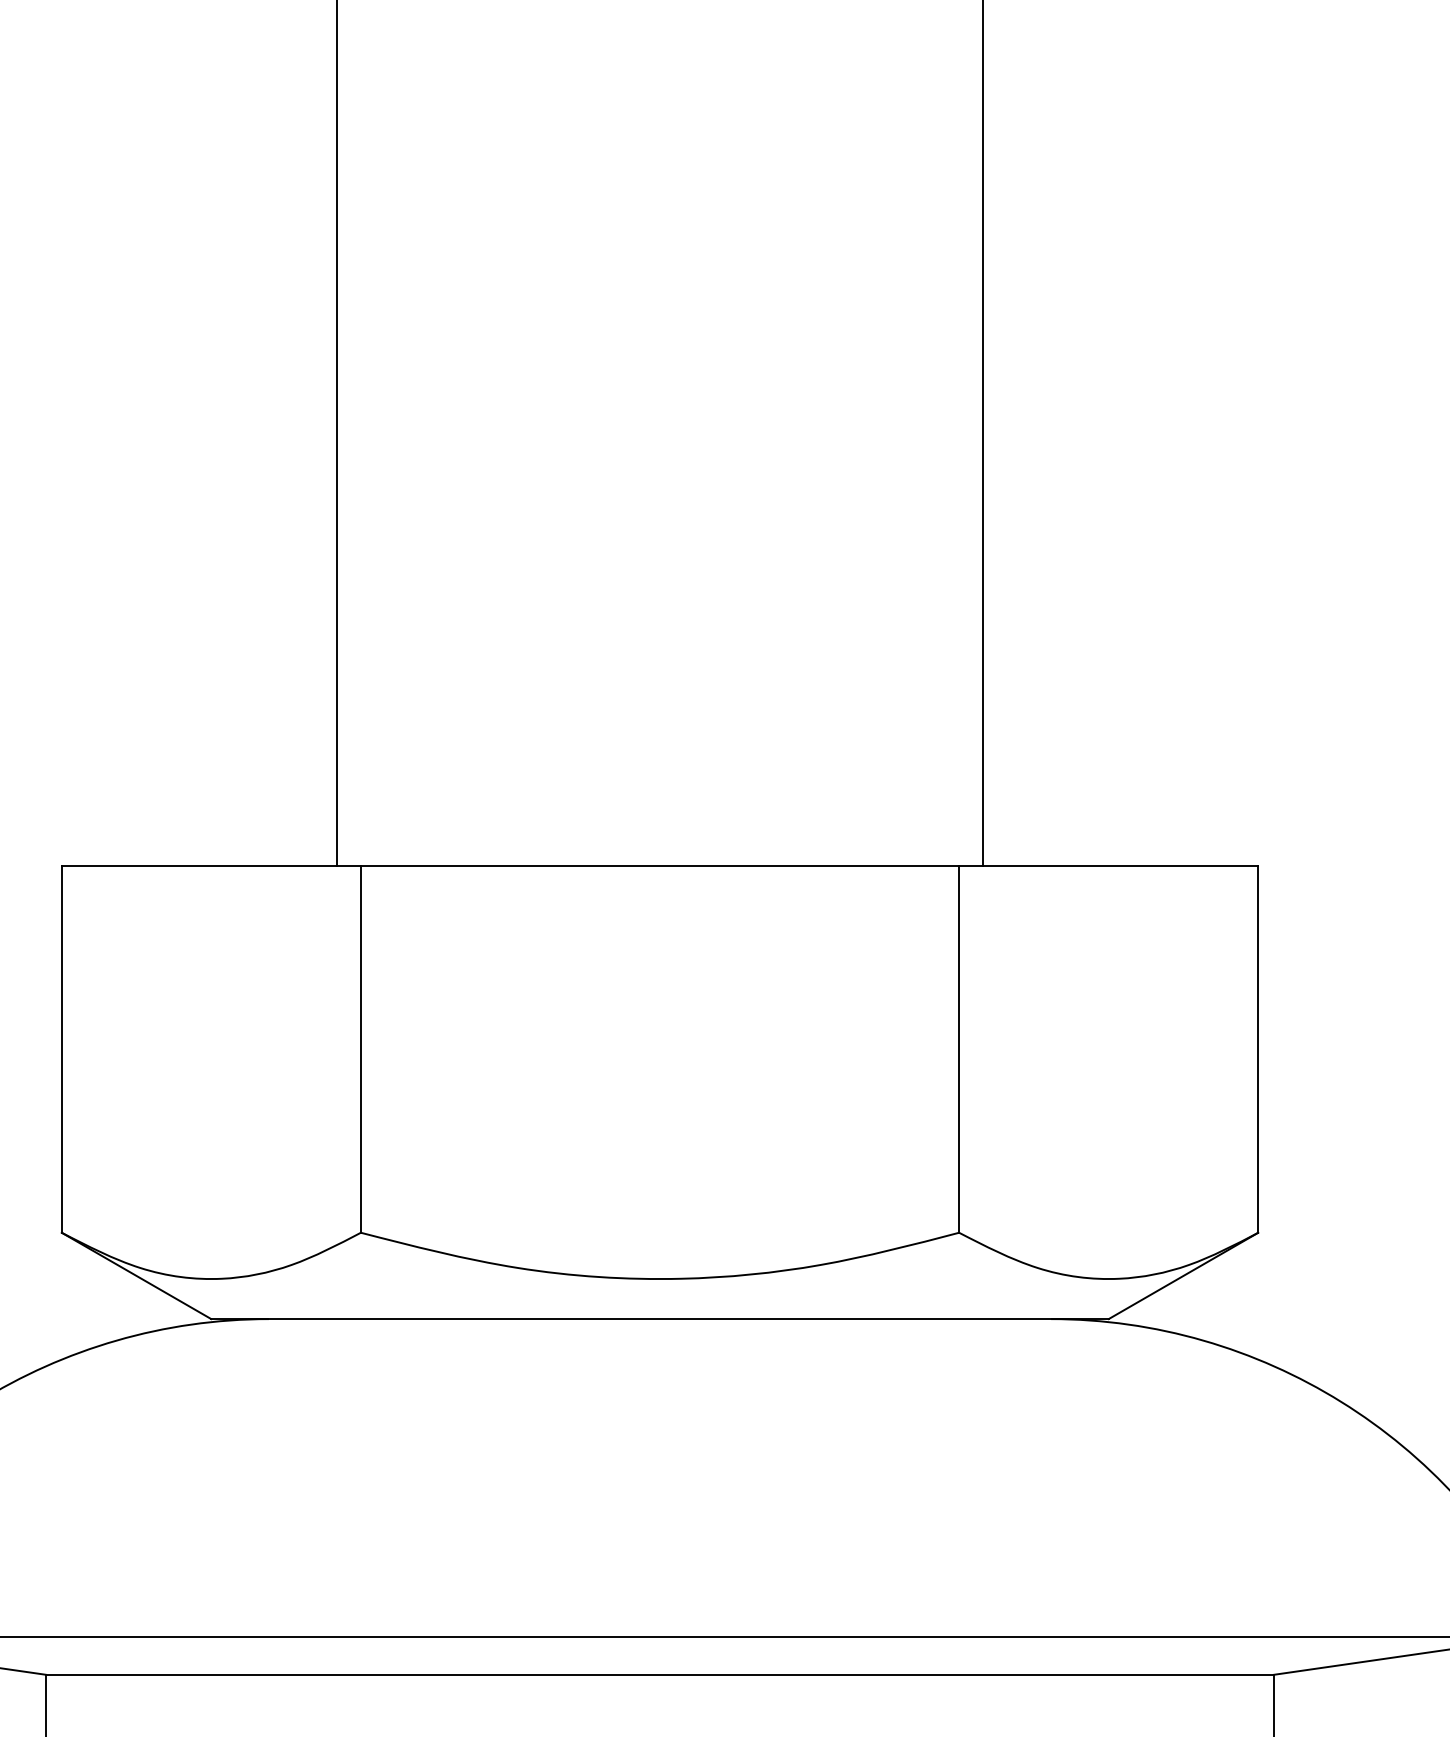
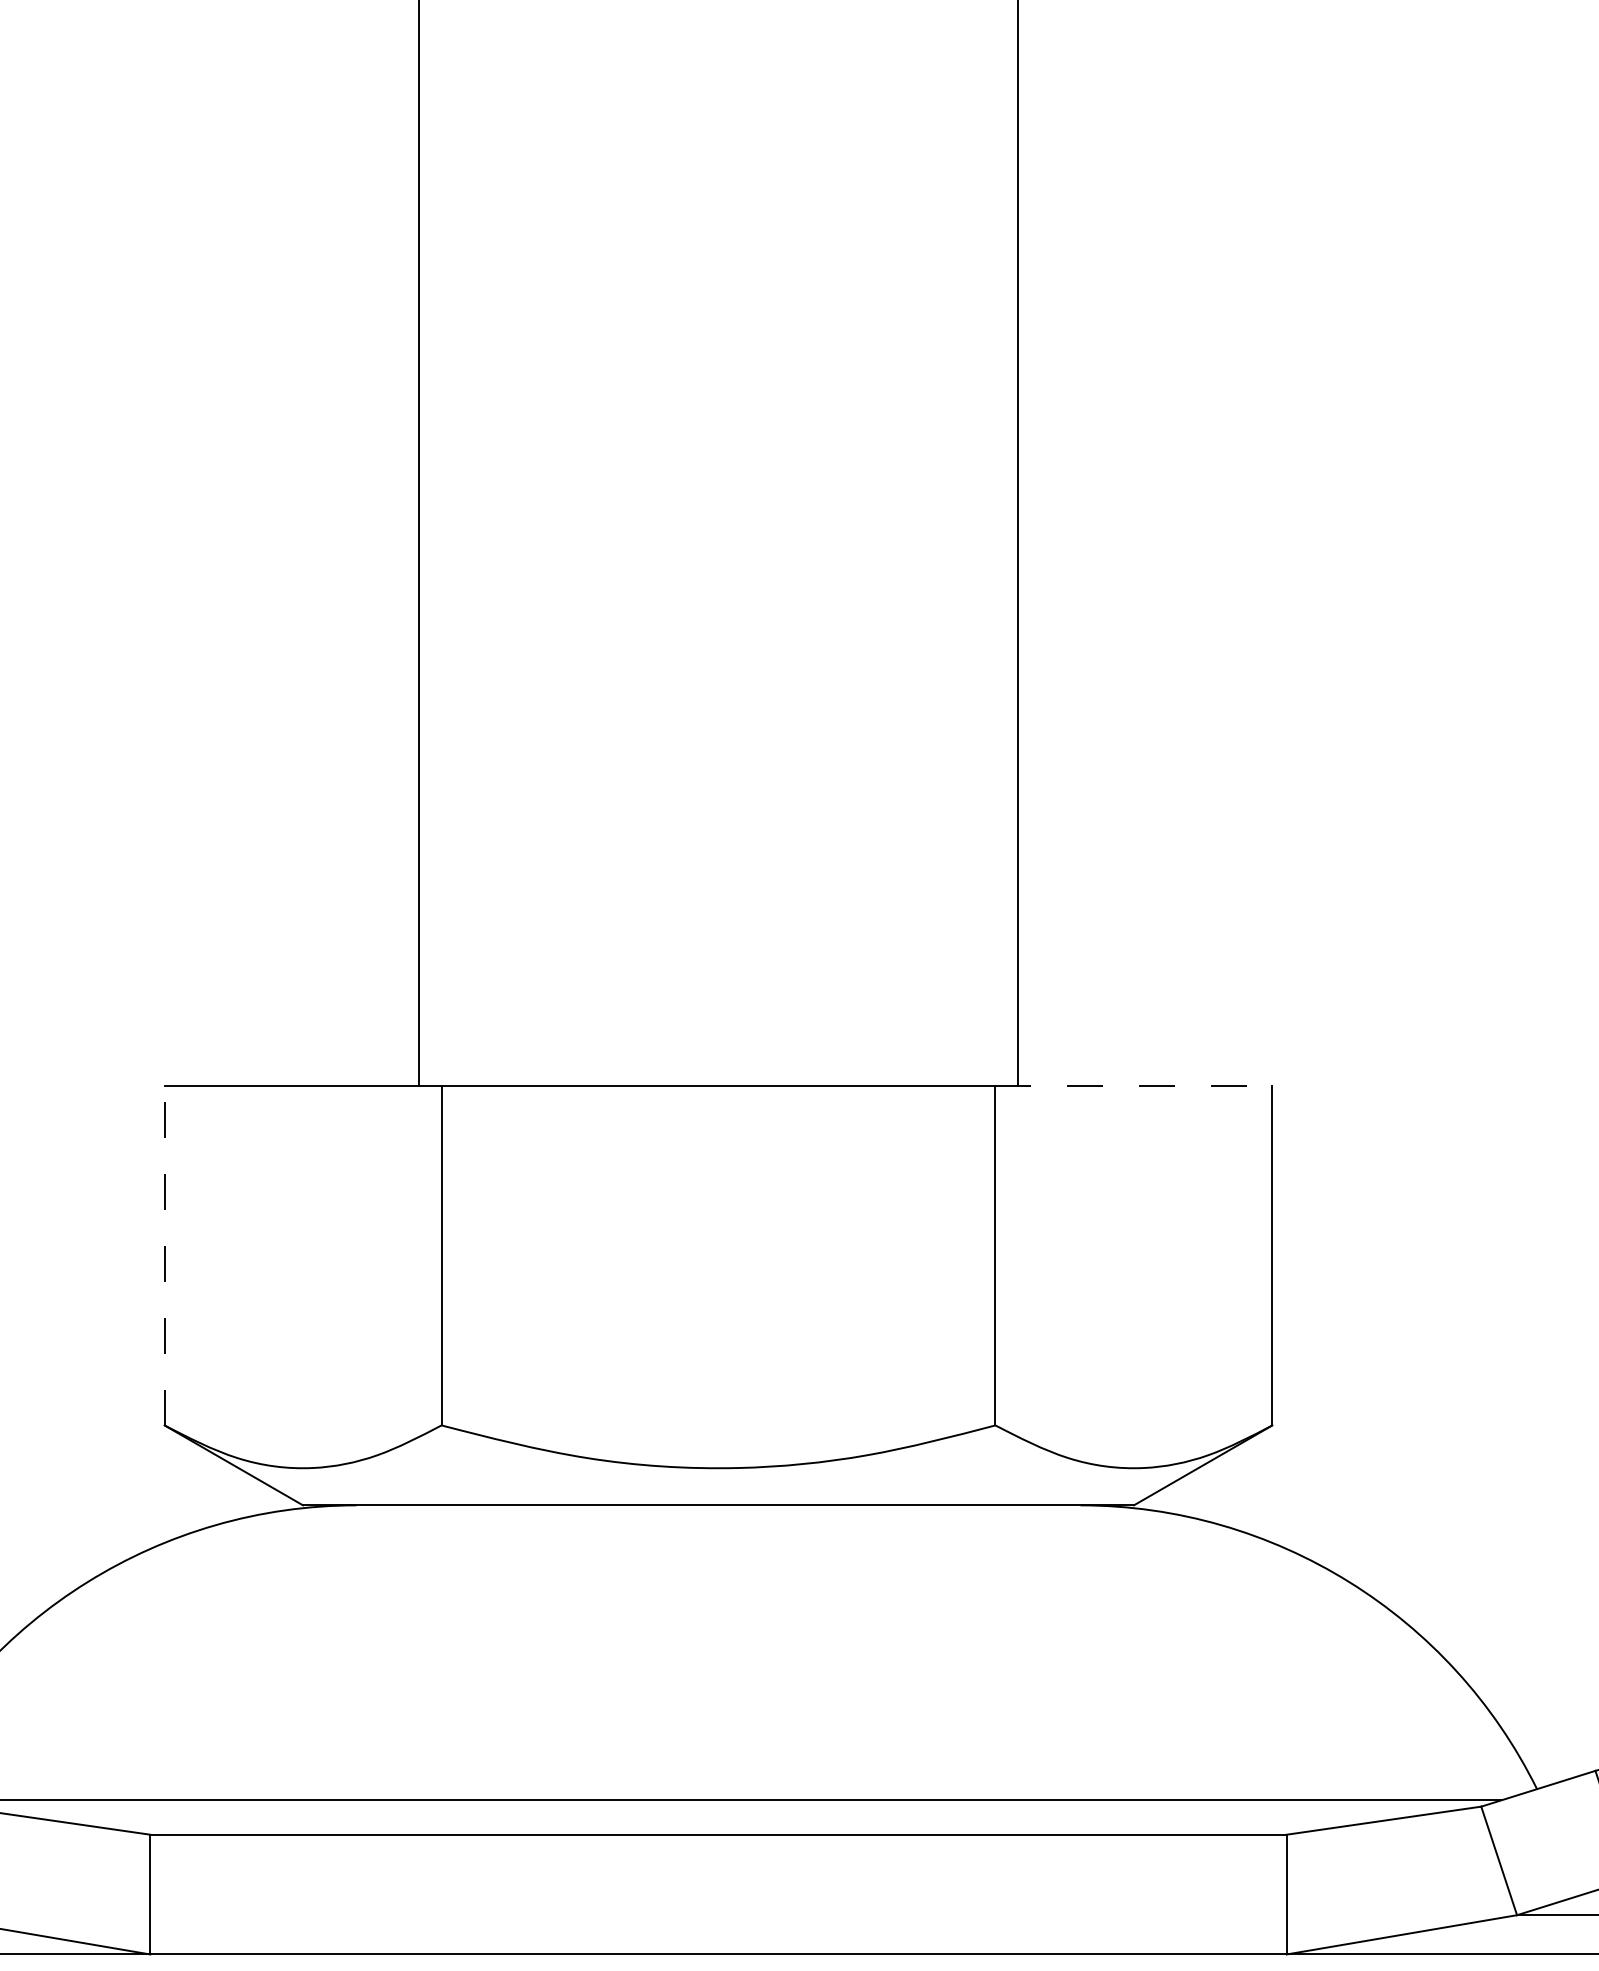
line: (1109, 866) -> (1134, 1086), solid -> dashed
line: (61, 1049) -> (164, 1255), solid -> dashed

